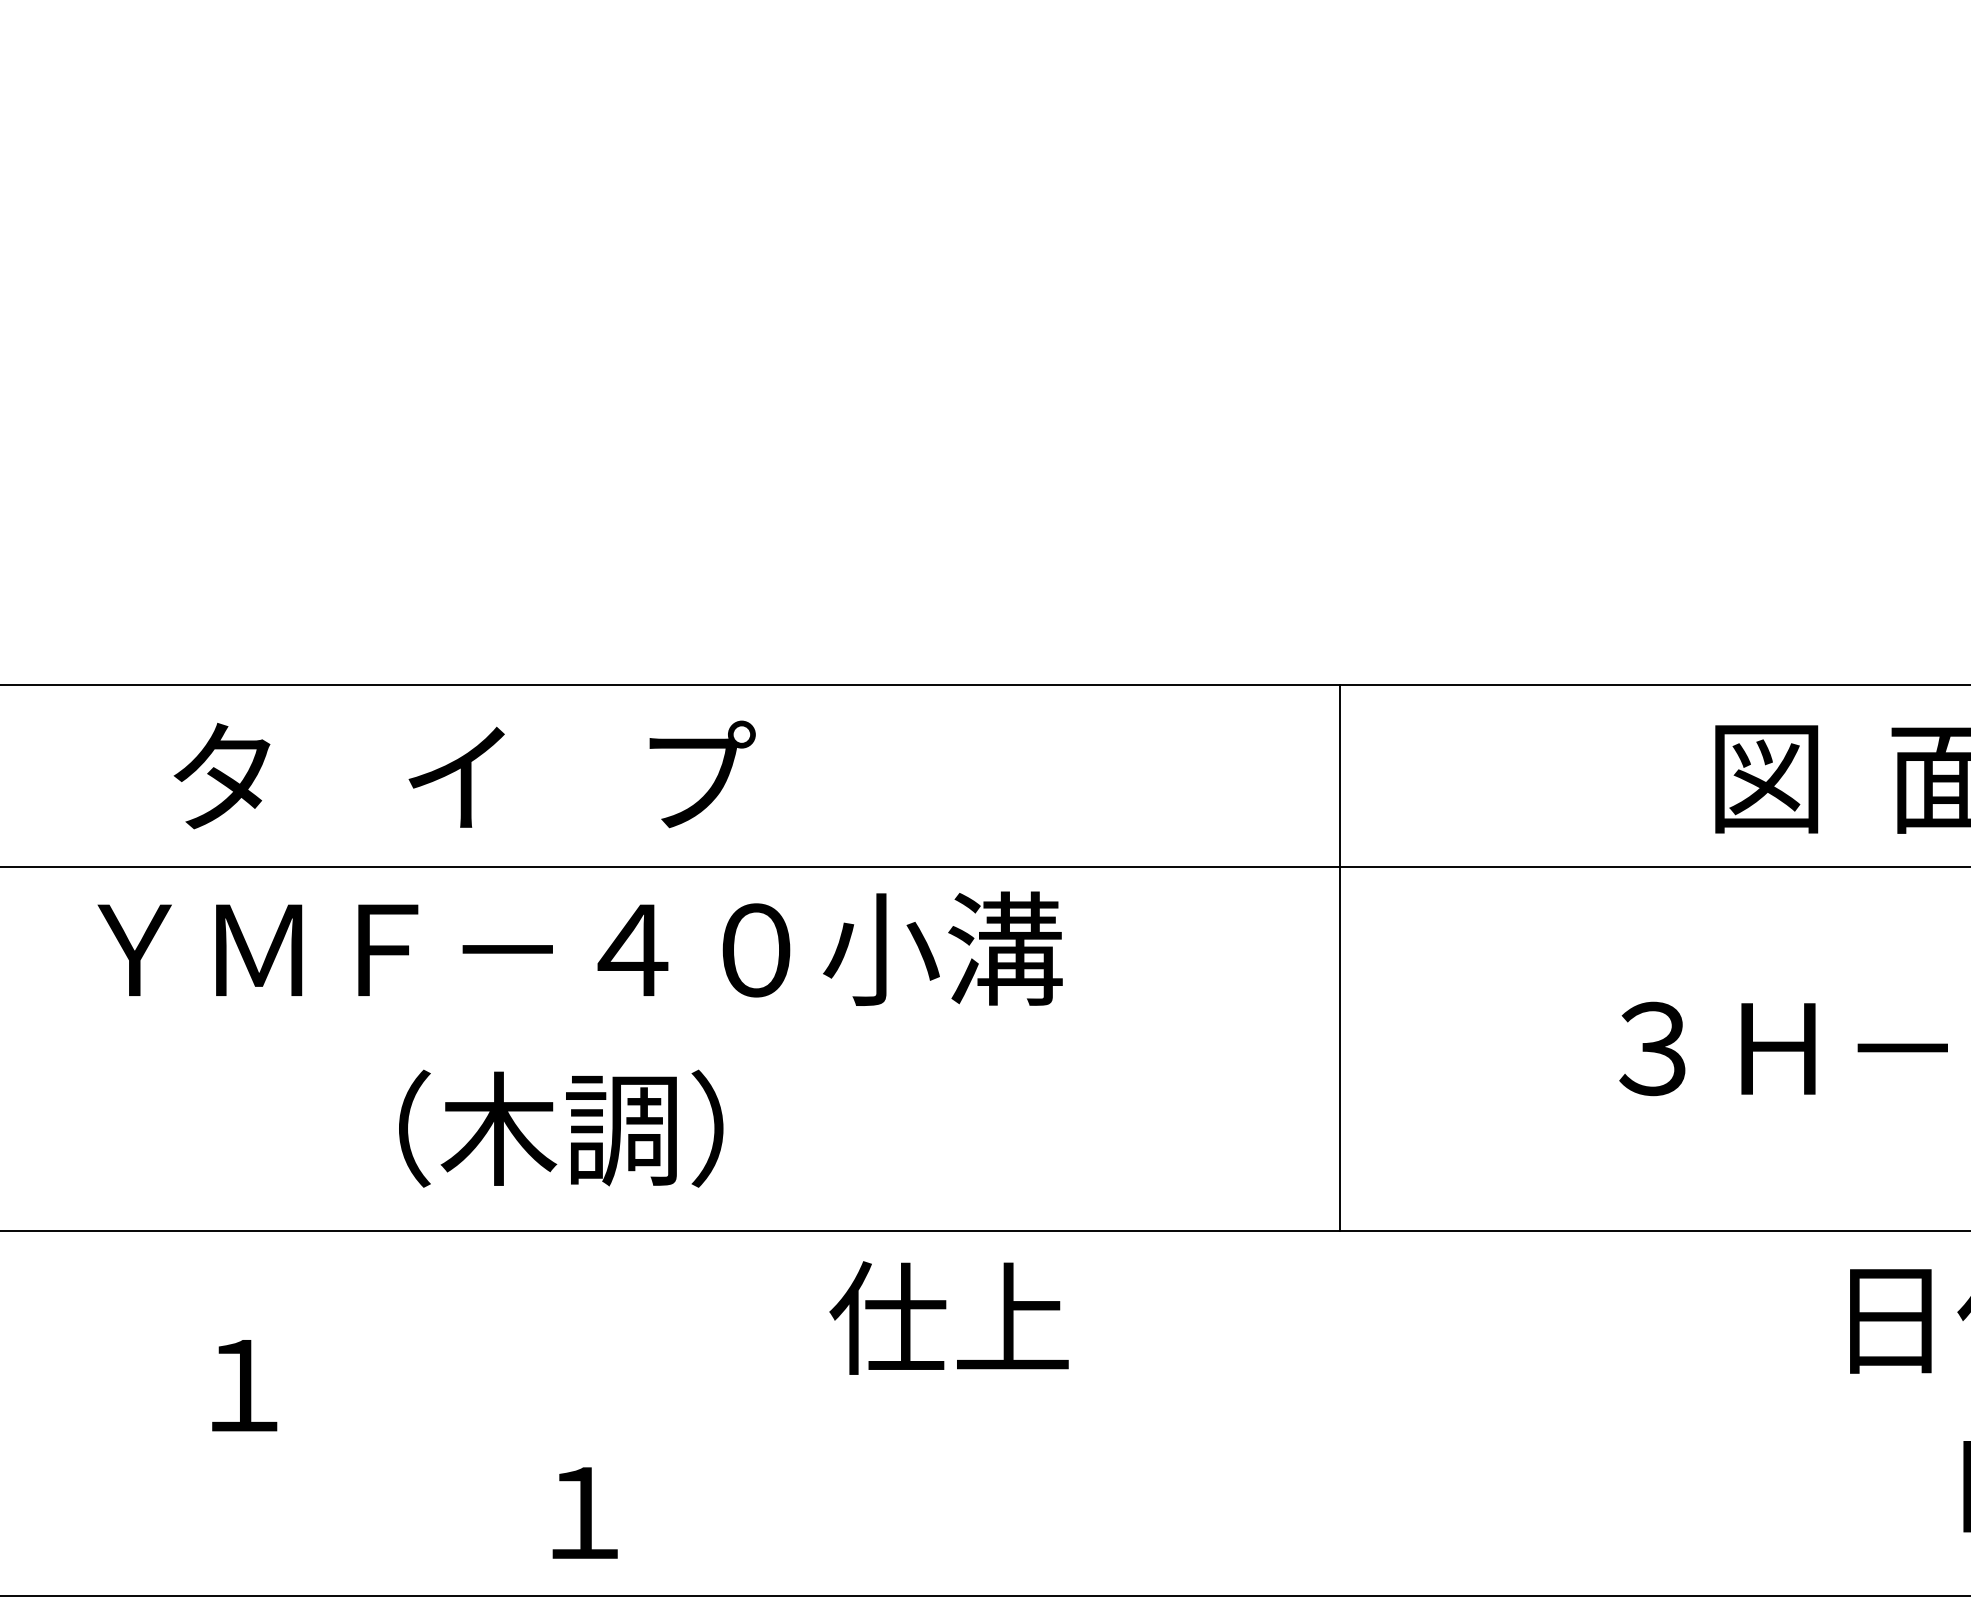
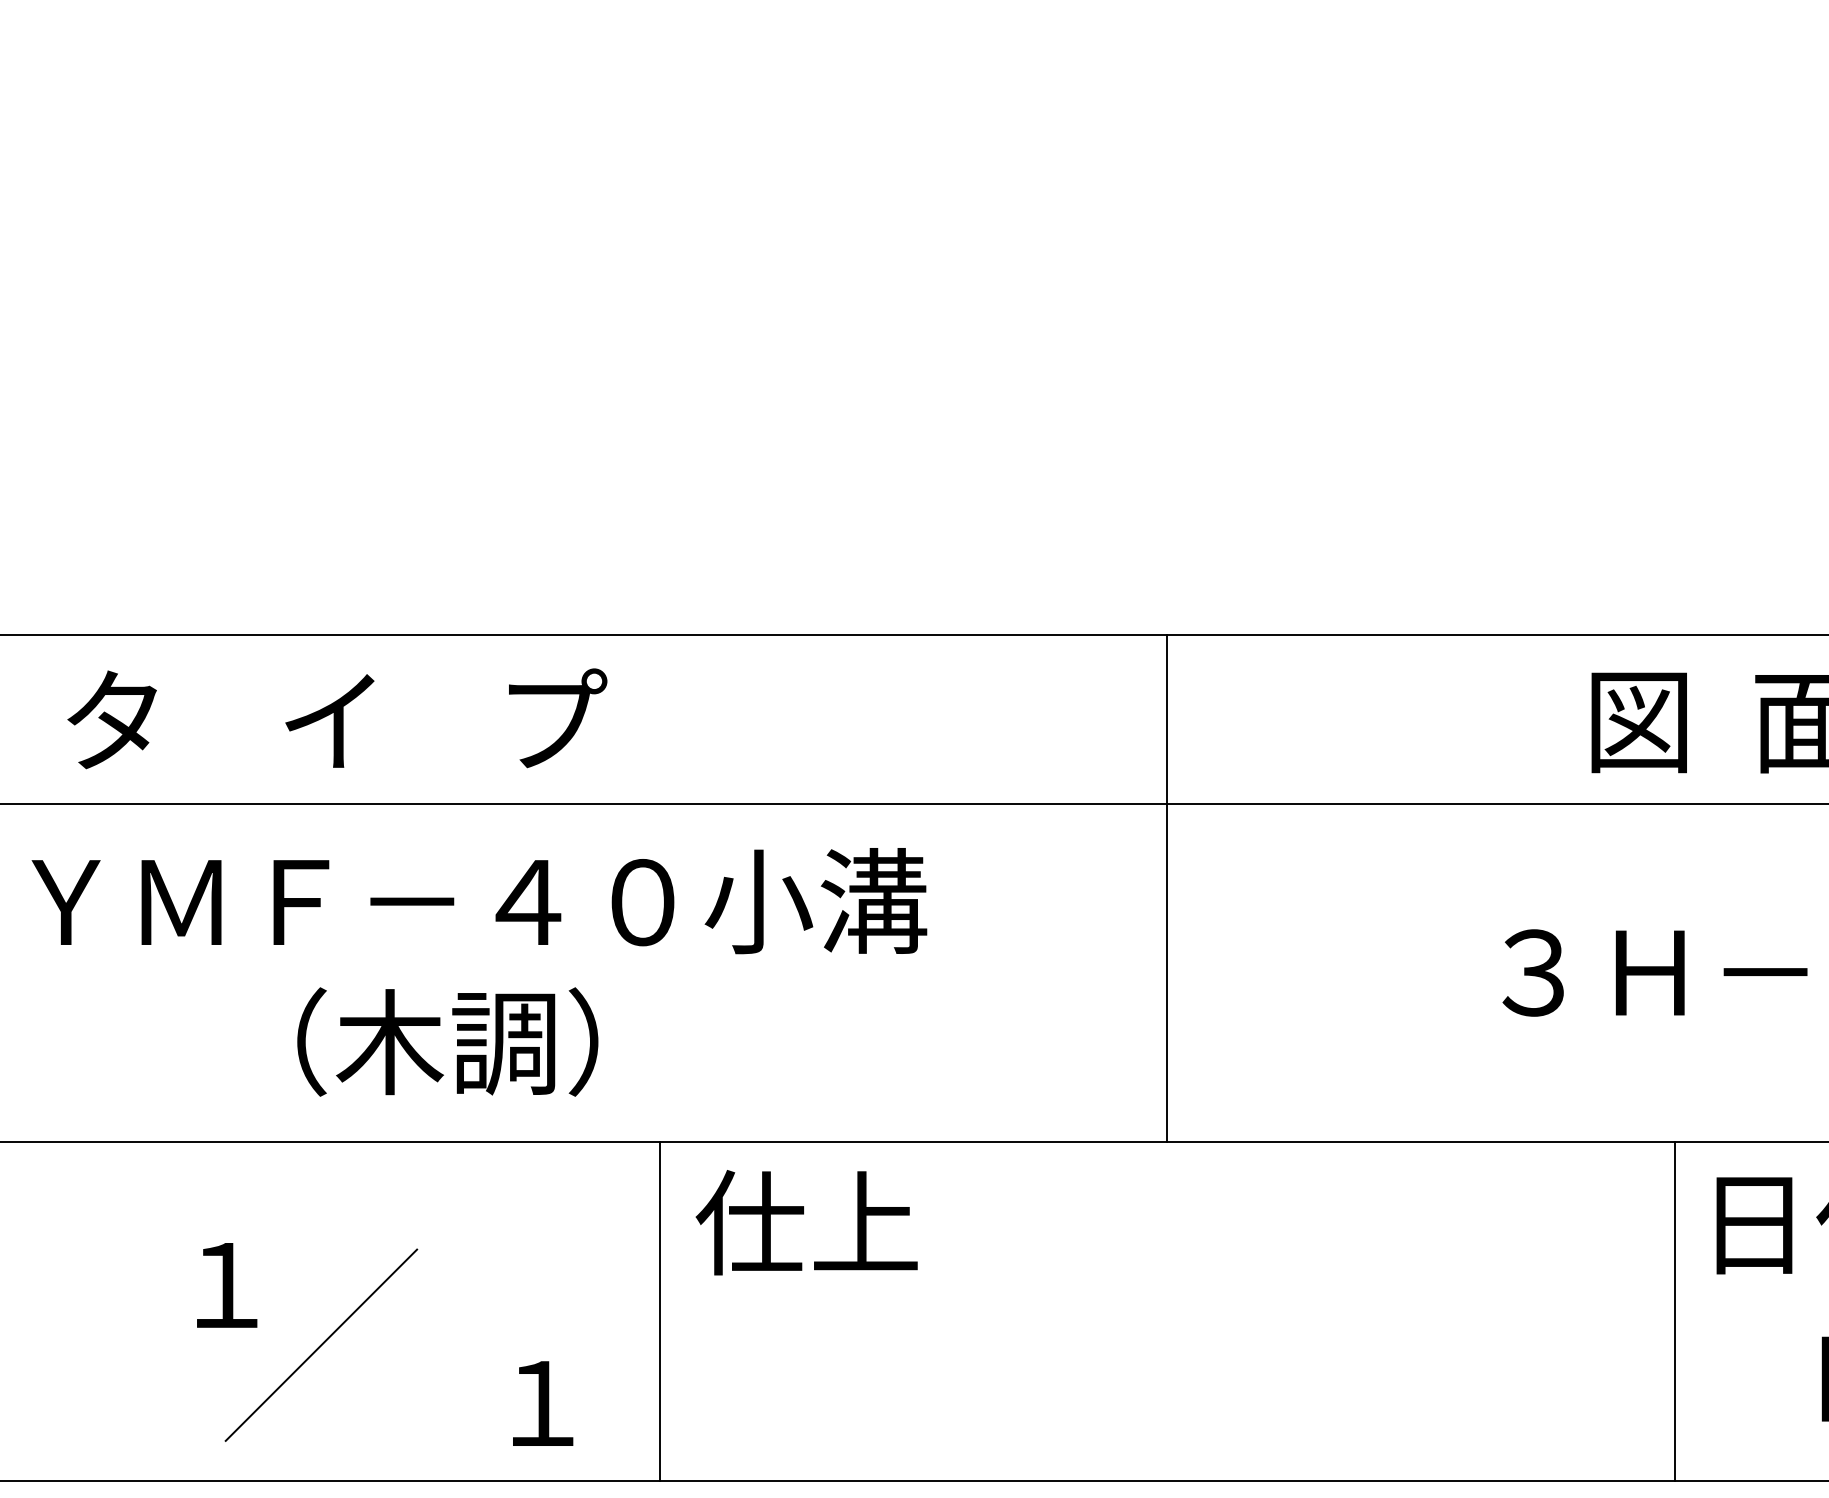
text: (464, 774) -> (337, 718), moved
text: (580, 949) -> (479, 901), moved
line: (1340, 957) -> (1167, 888), moved
text: (560, 1128) -> (447, 1041), moved
text: (948, 1317) -> (806, 1222), moved
line: (710, 1413) -> (659, 1311), added
line: (1804, 1413) -> (1674, 1311), added
line: (346, 1449) -> (321, 1344), added

